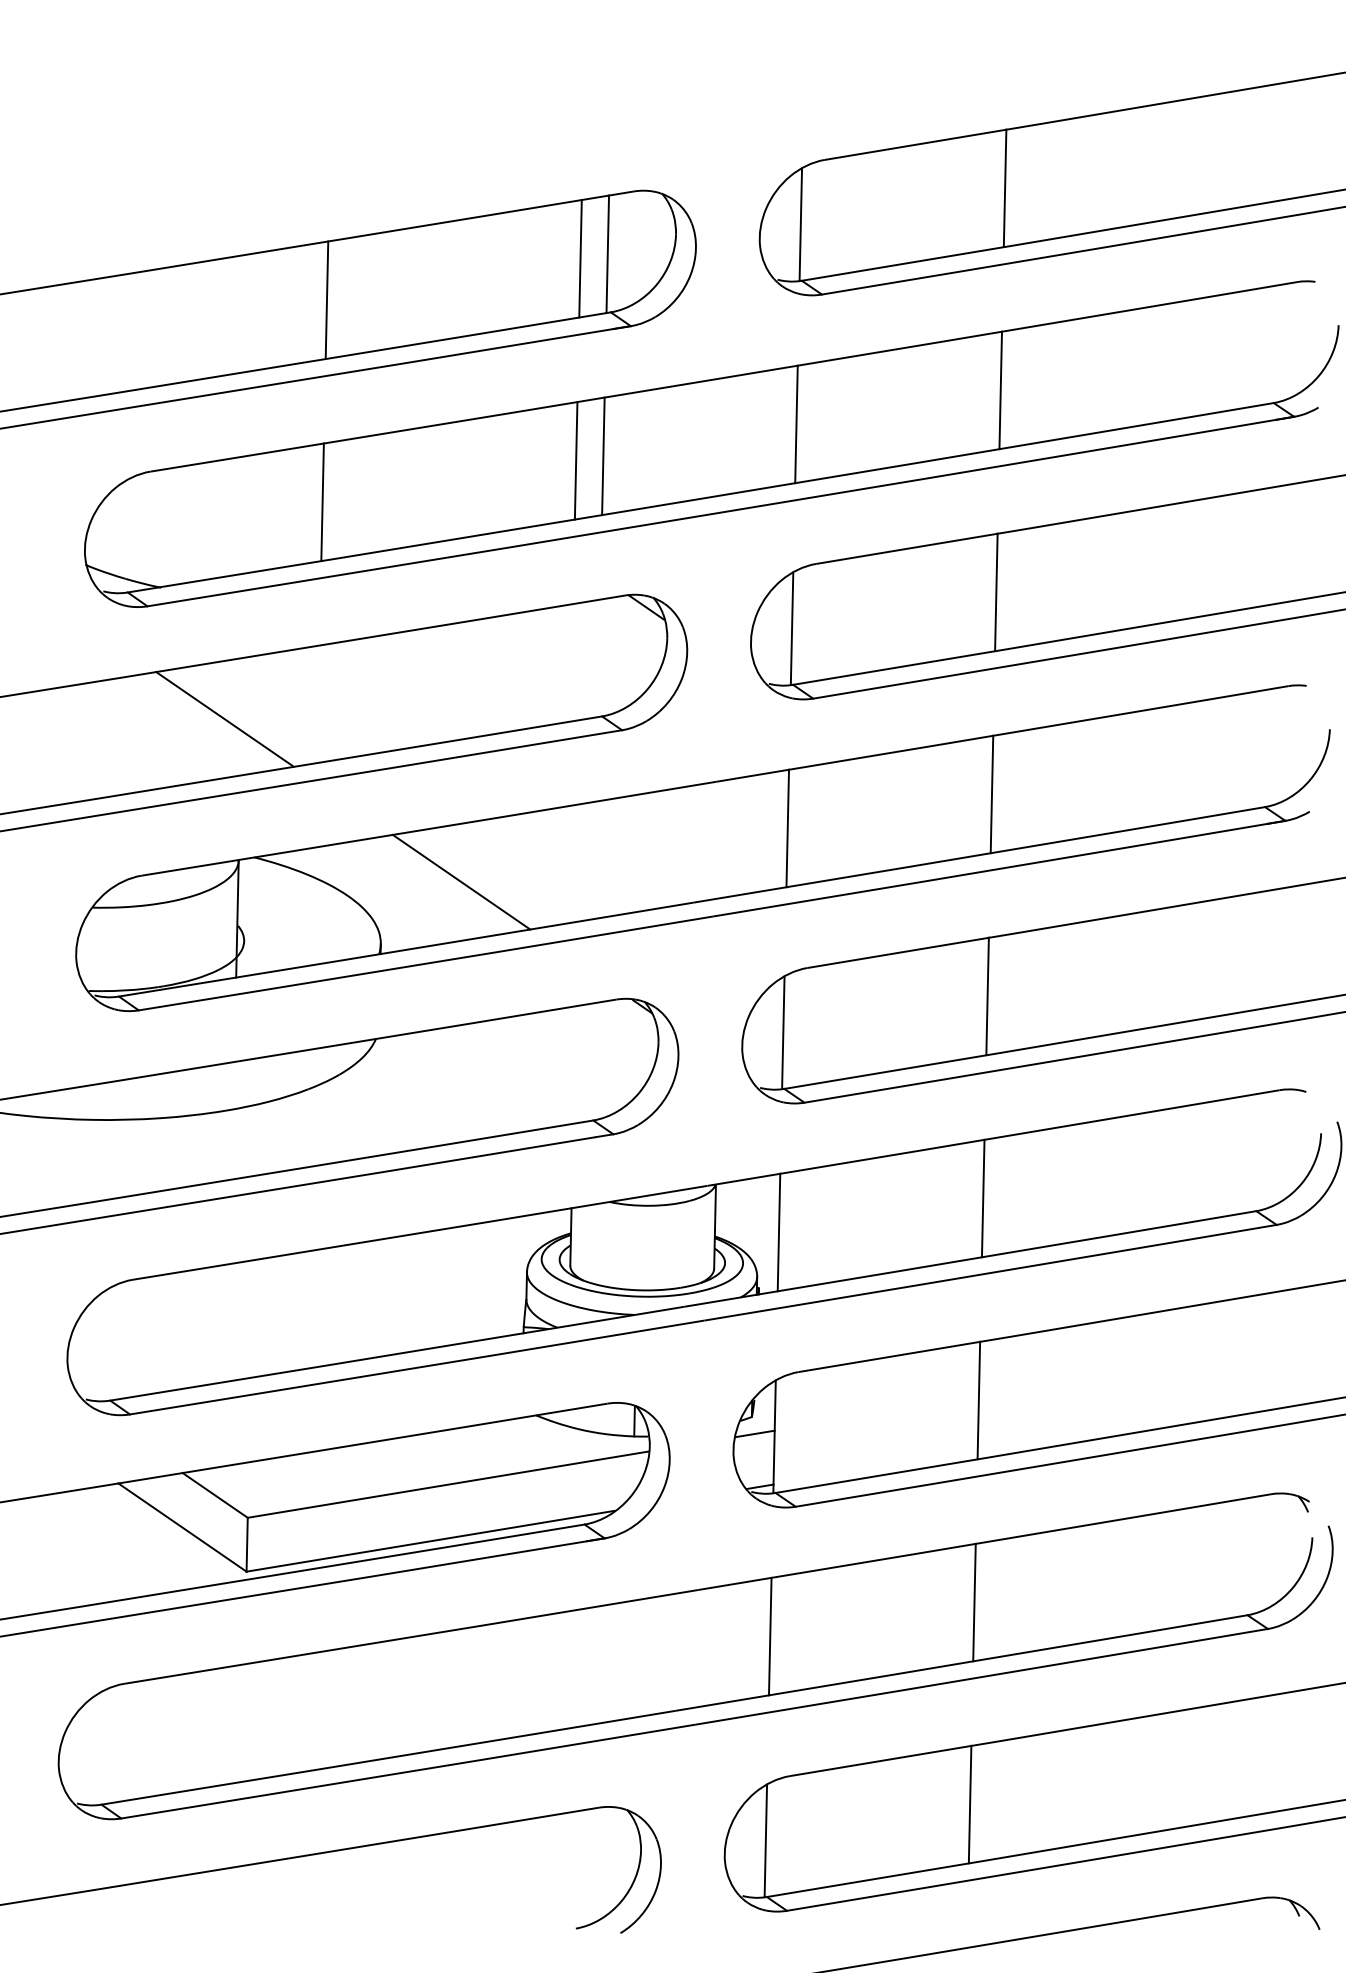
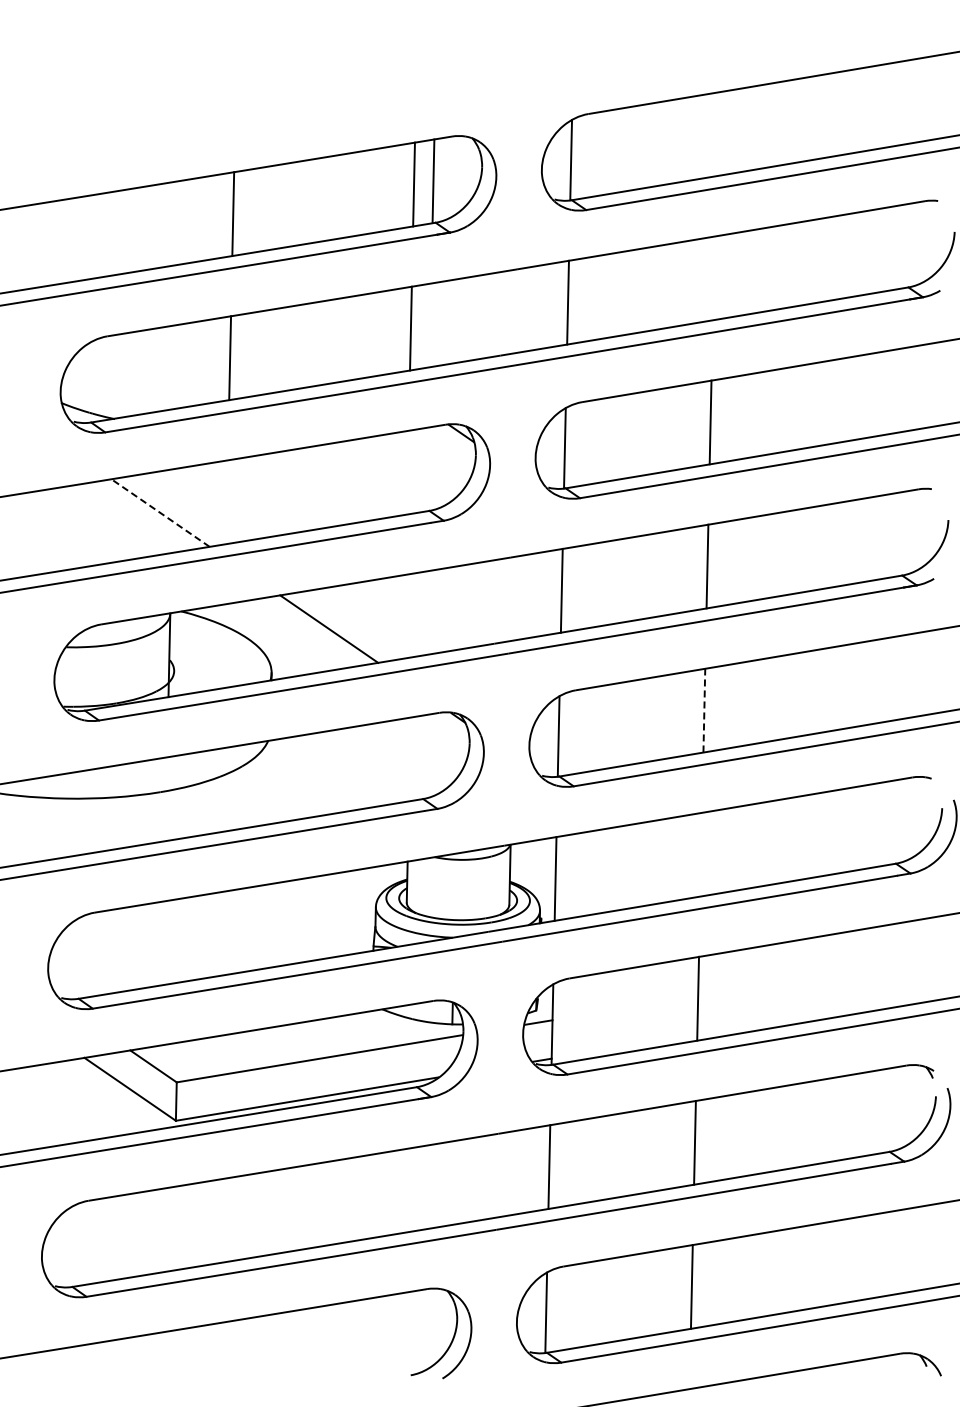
line: (1004, 188) -> (716, 134), removed
line: (1000, 390) -> (713, 278), removed
line: (603, 456) -> (430, 325), removed
line: (224, 720) -> (160, 513), solid -> dashed
line: (987, 996) -> (704, 710), solid -> dashed
line: (983, 1198) -> (701, 854), removed

